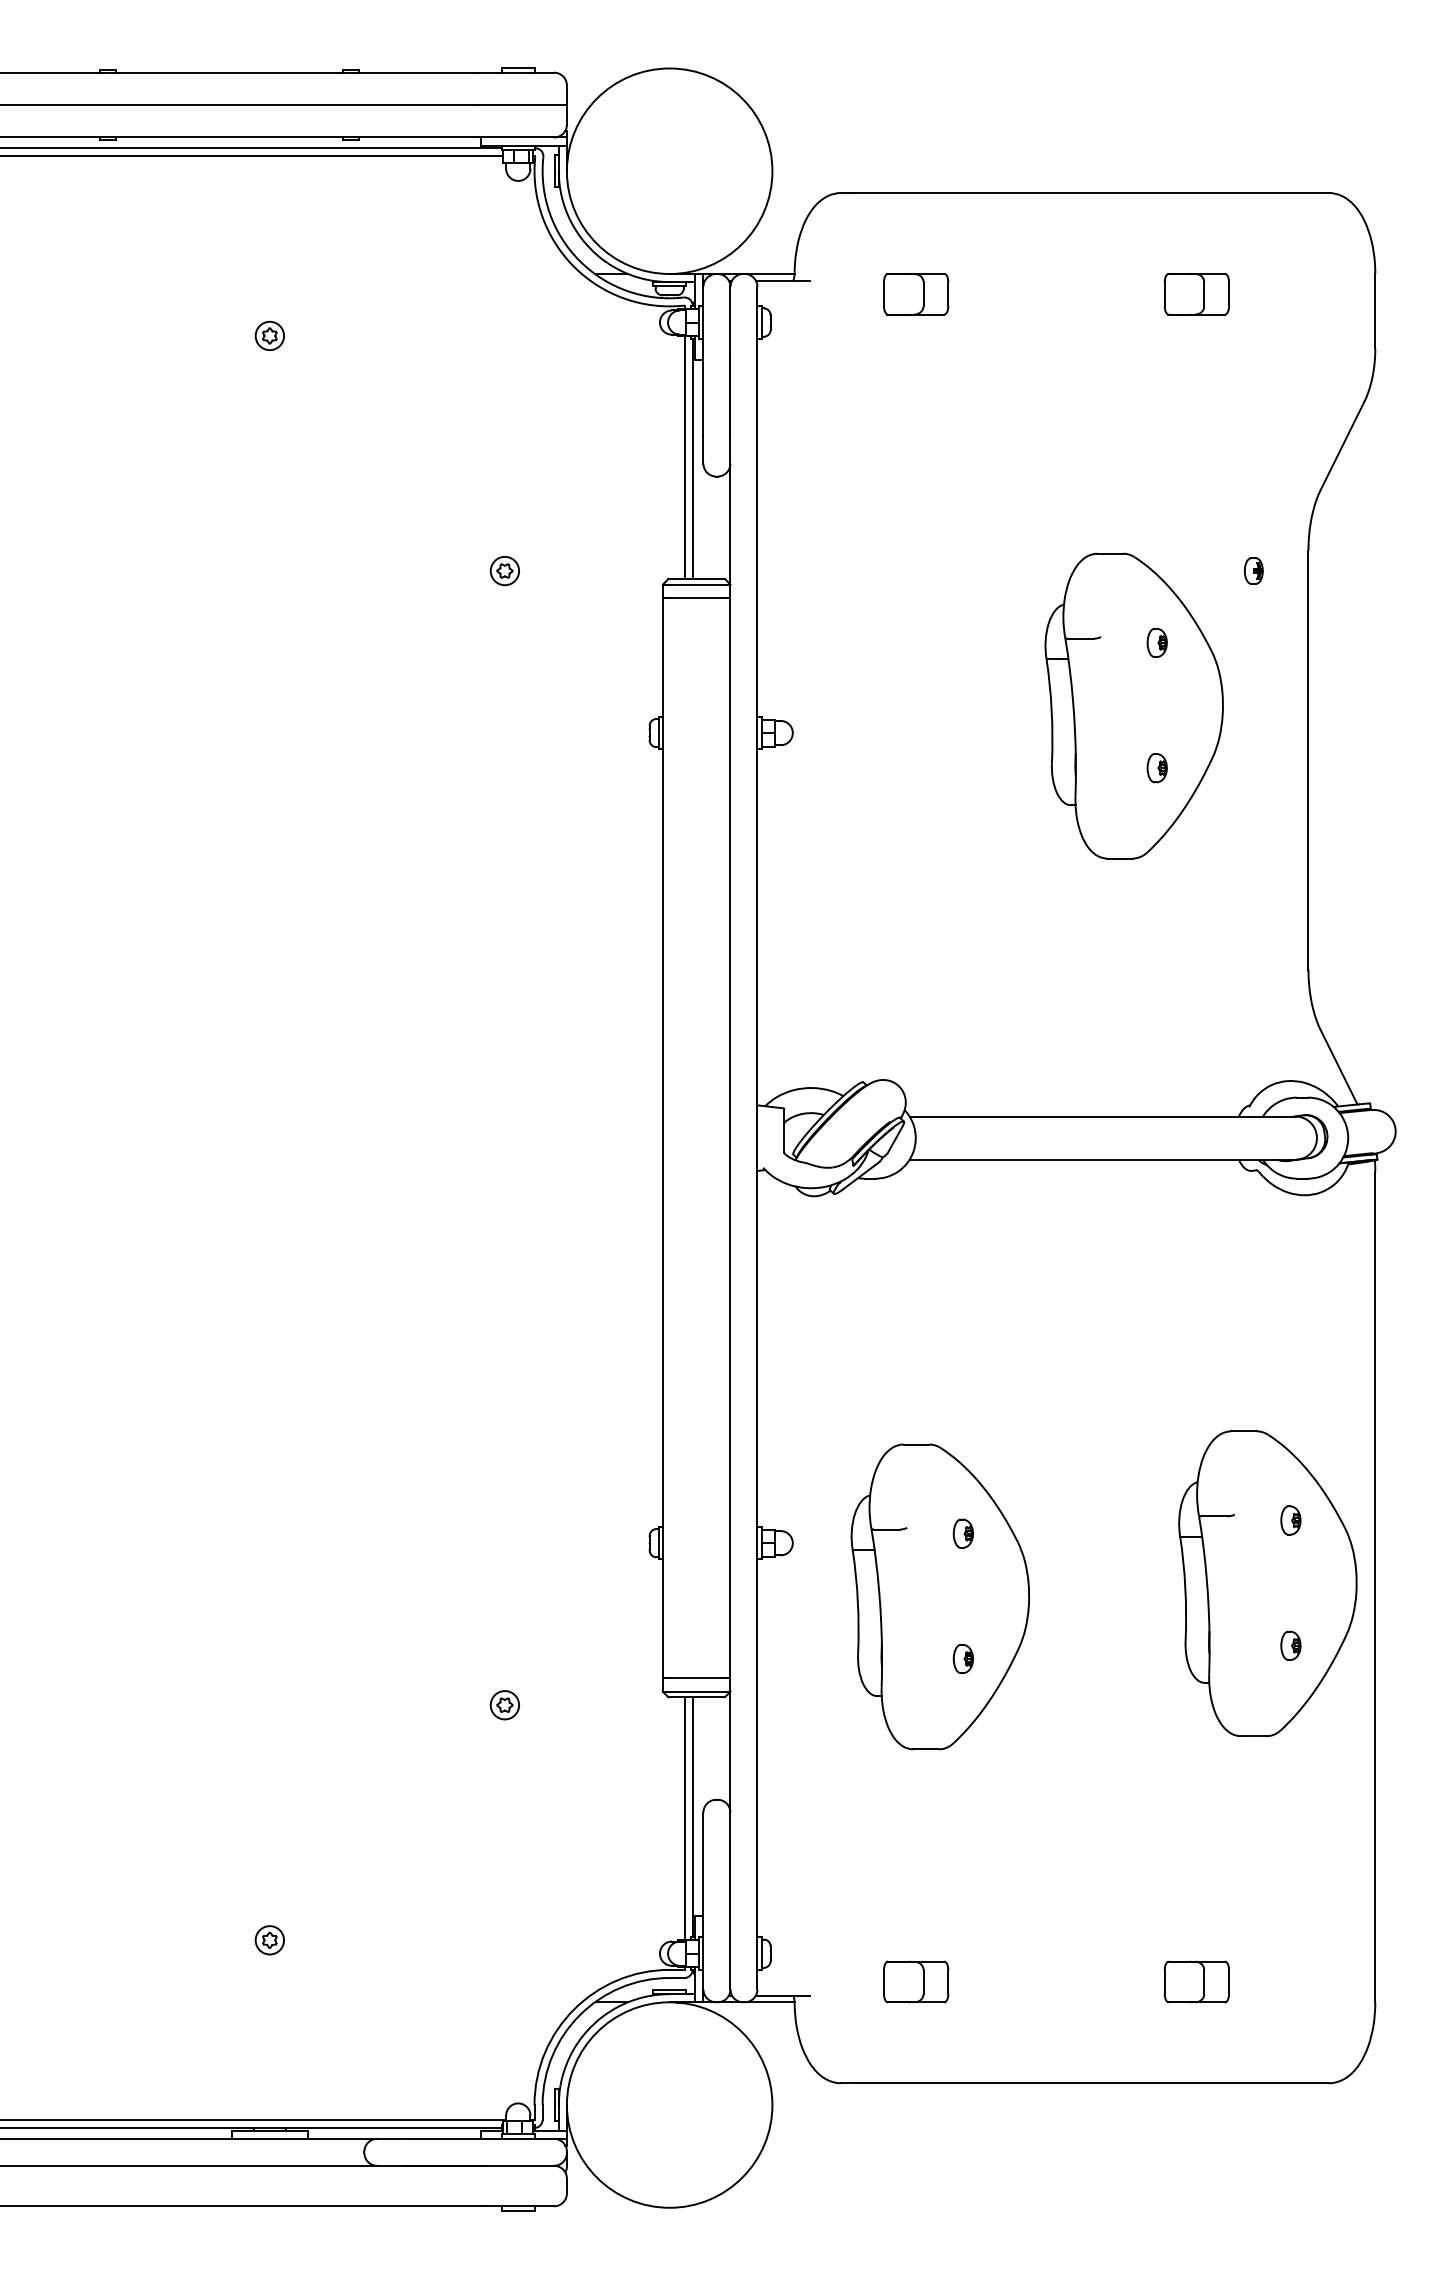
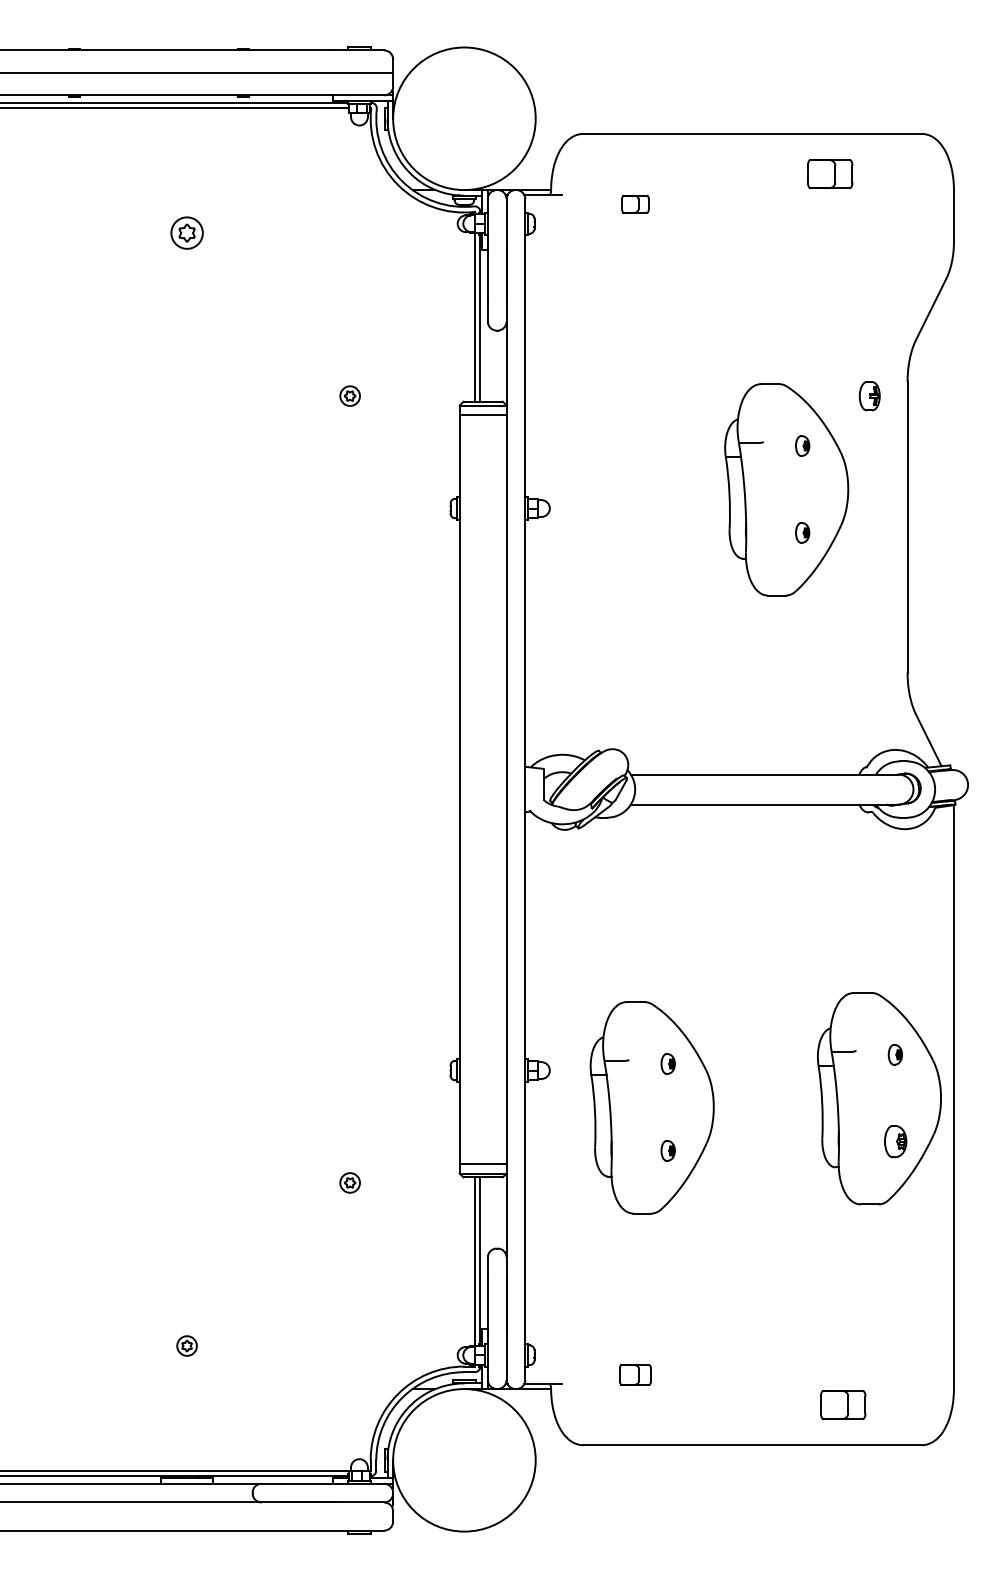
part: (916, 294) -> (635, 204), size x0.6
part: (1197, 294) -> (830, 174), moved
part: (269, 335) -> (186, 232), size x1.6
part: (1253, 570) -> (869, 395), size x1.6
part: (1289, 1645) -> (894, 1141), size x1.6
part: (916, 1981) -> (635, 1374), size x0.7
part: (1197, 1981) -> (843, 1404), moved

